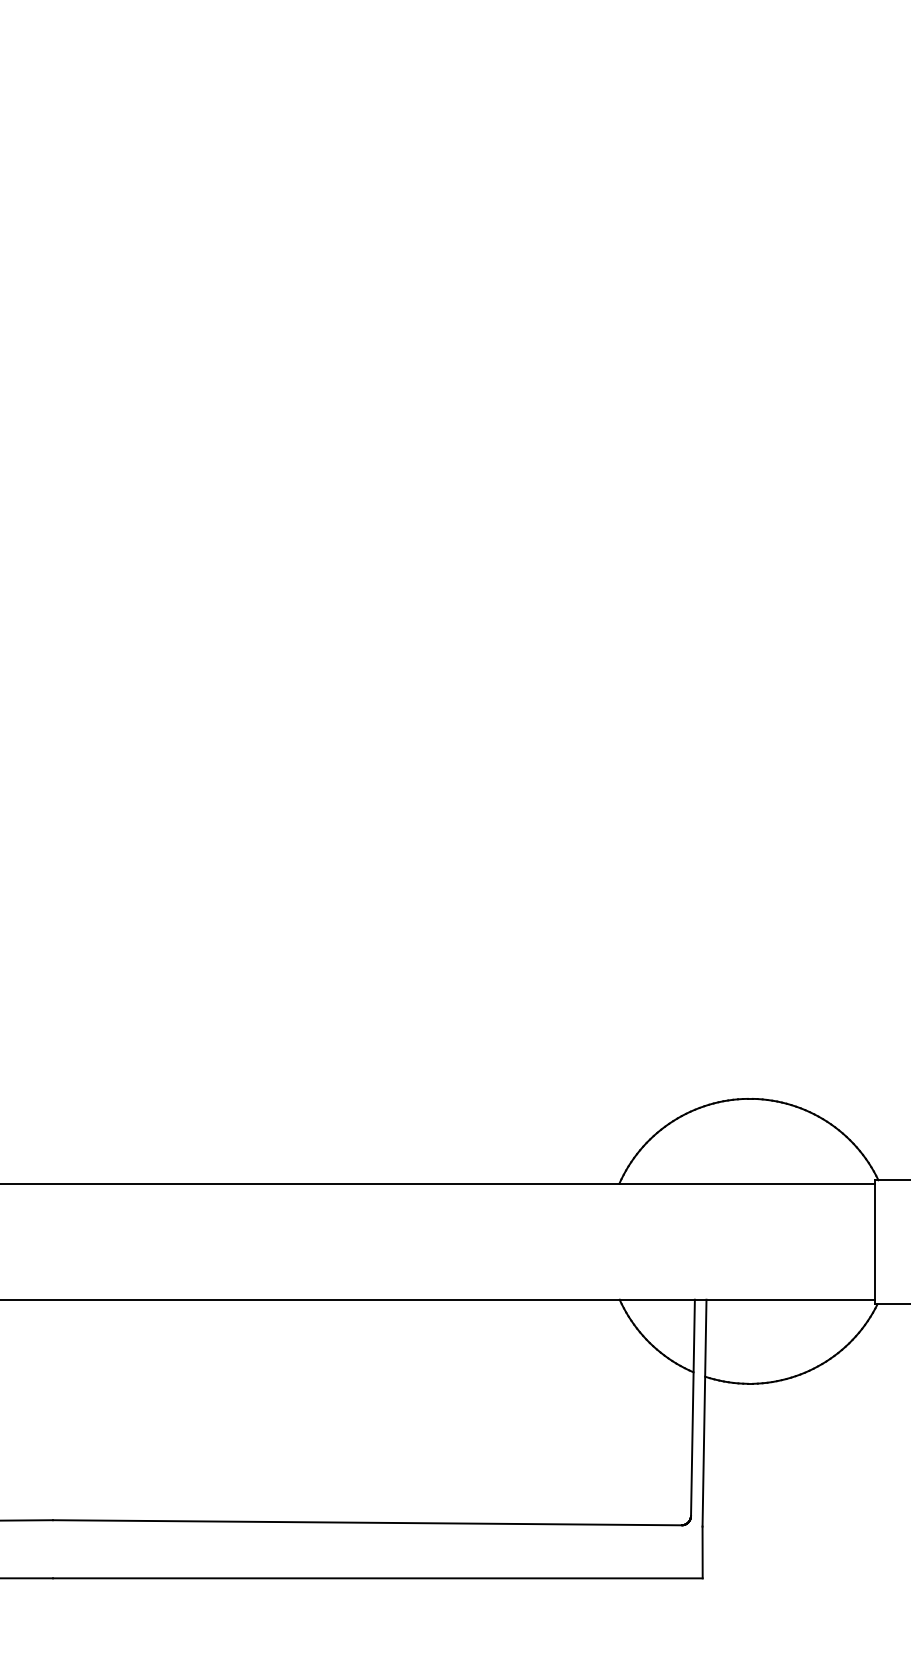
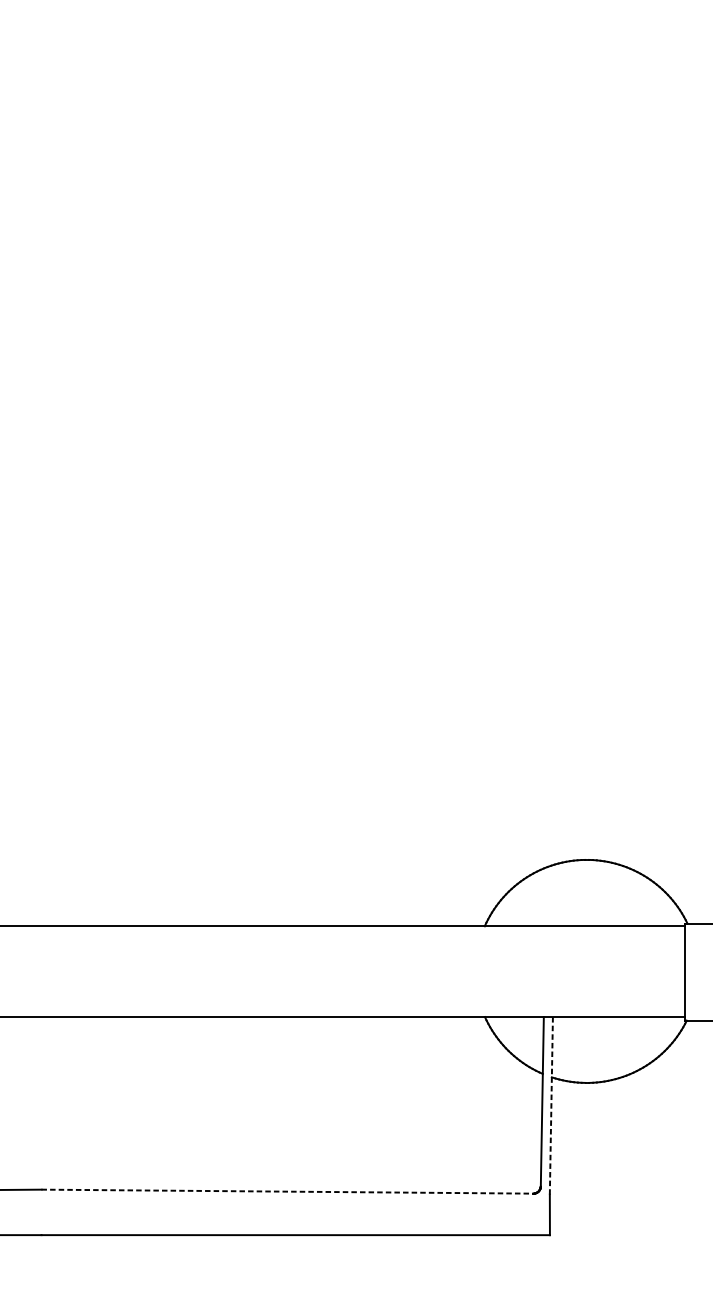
line: (704, 1413) -> (551, 1106), solid -> dashed
line: (367, 1522) -> (287, 1191), solid -> dashed

